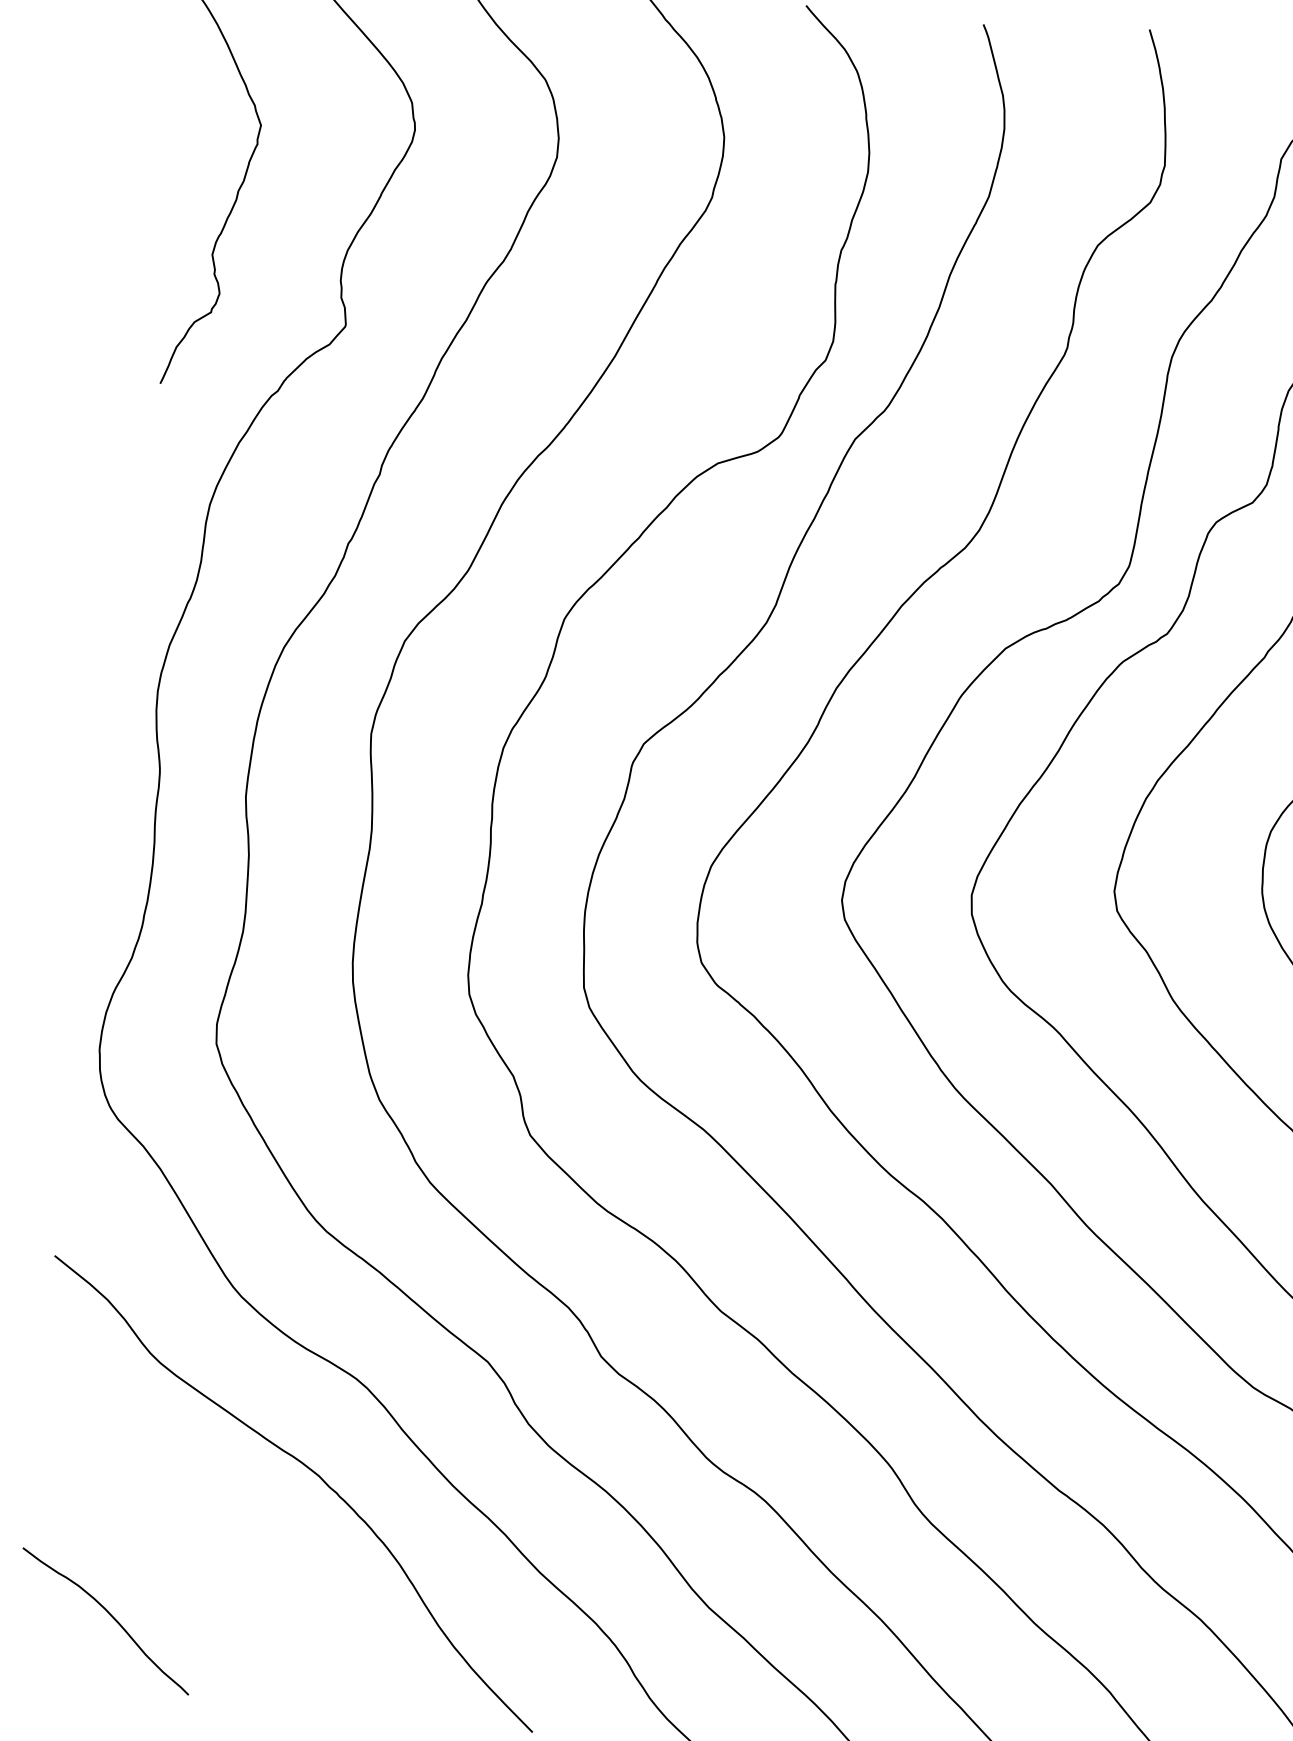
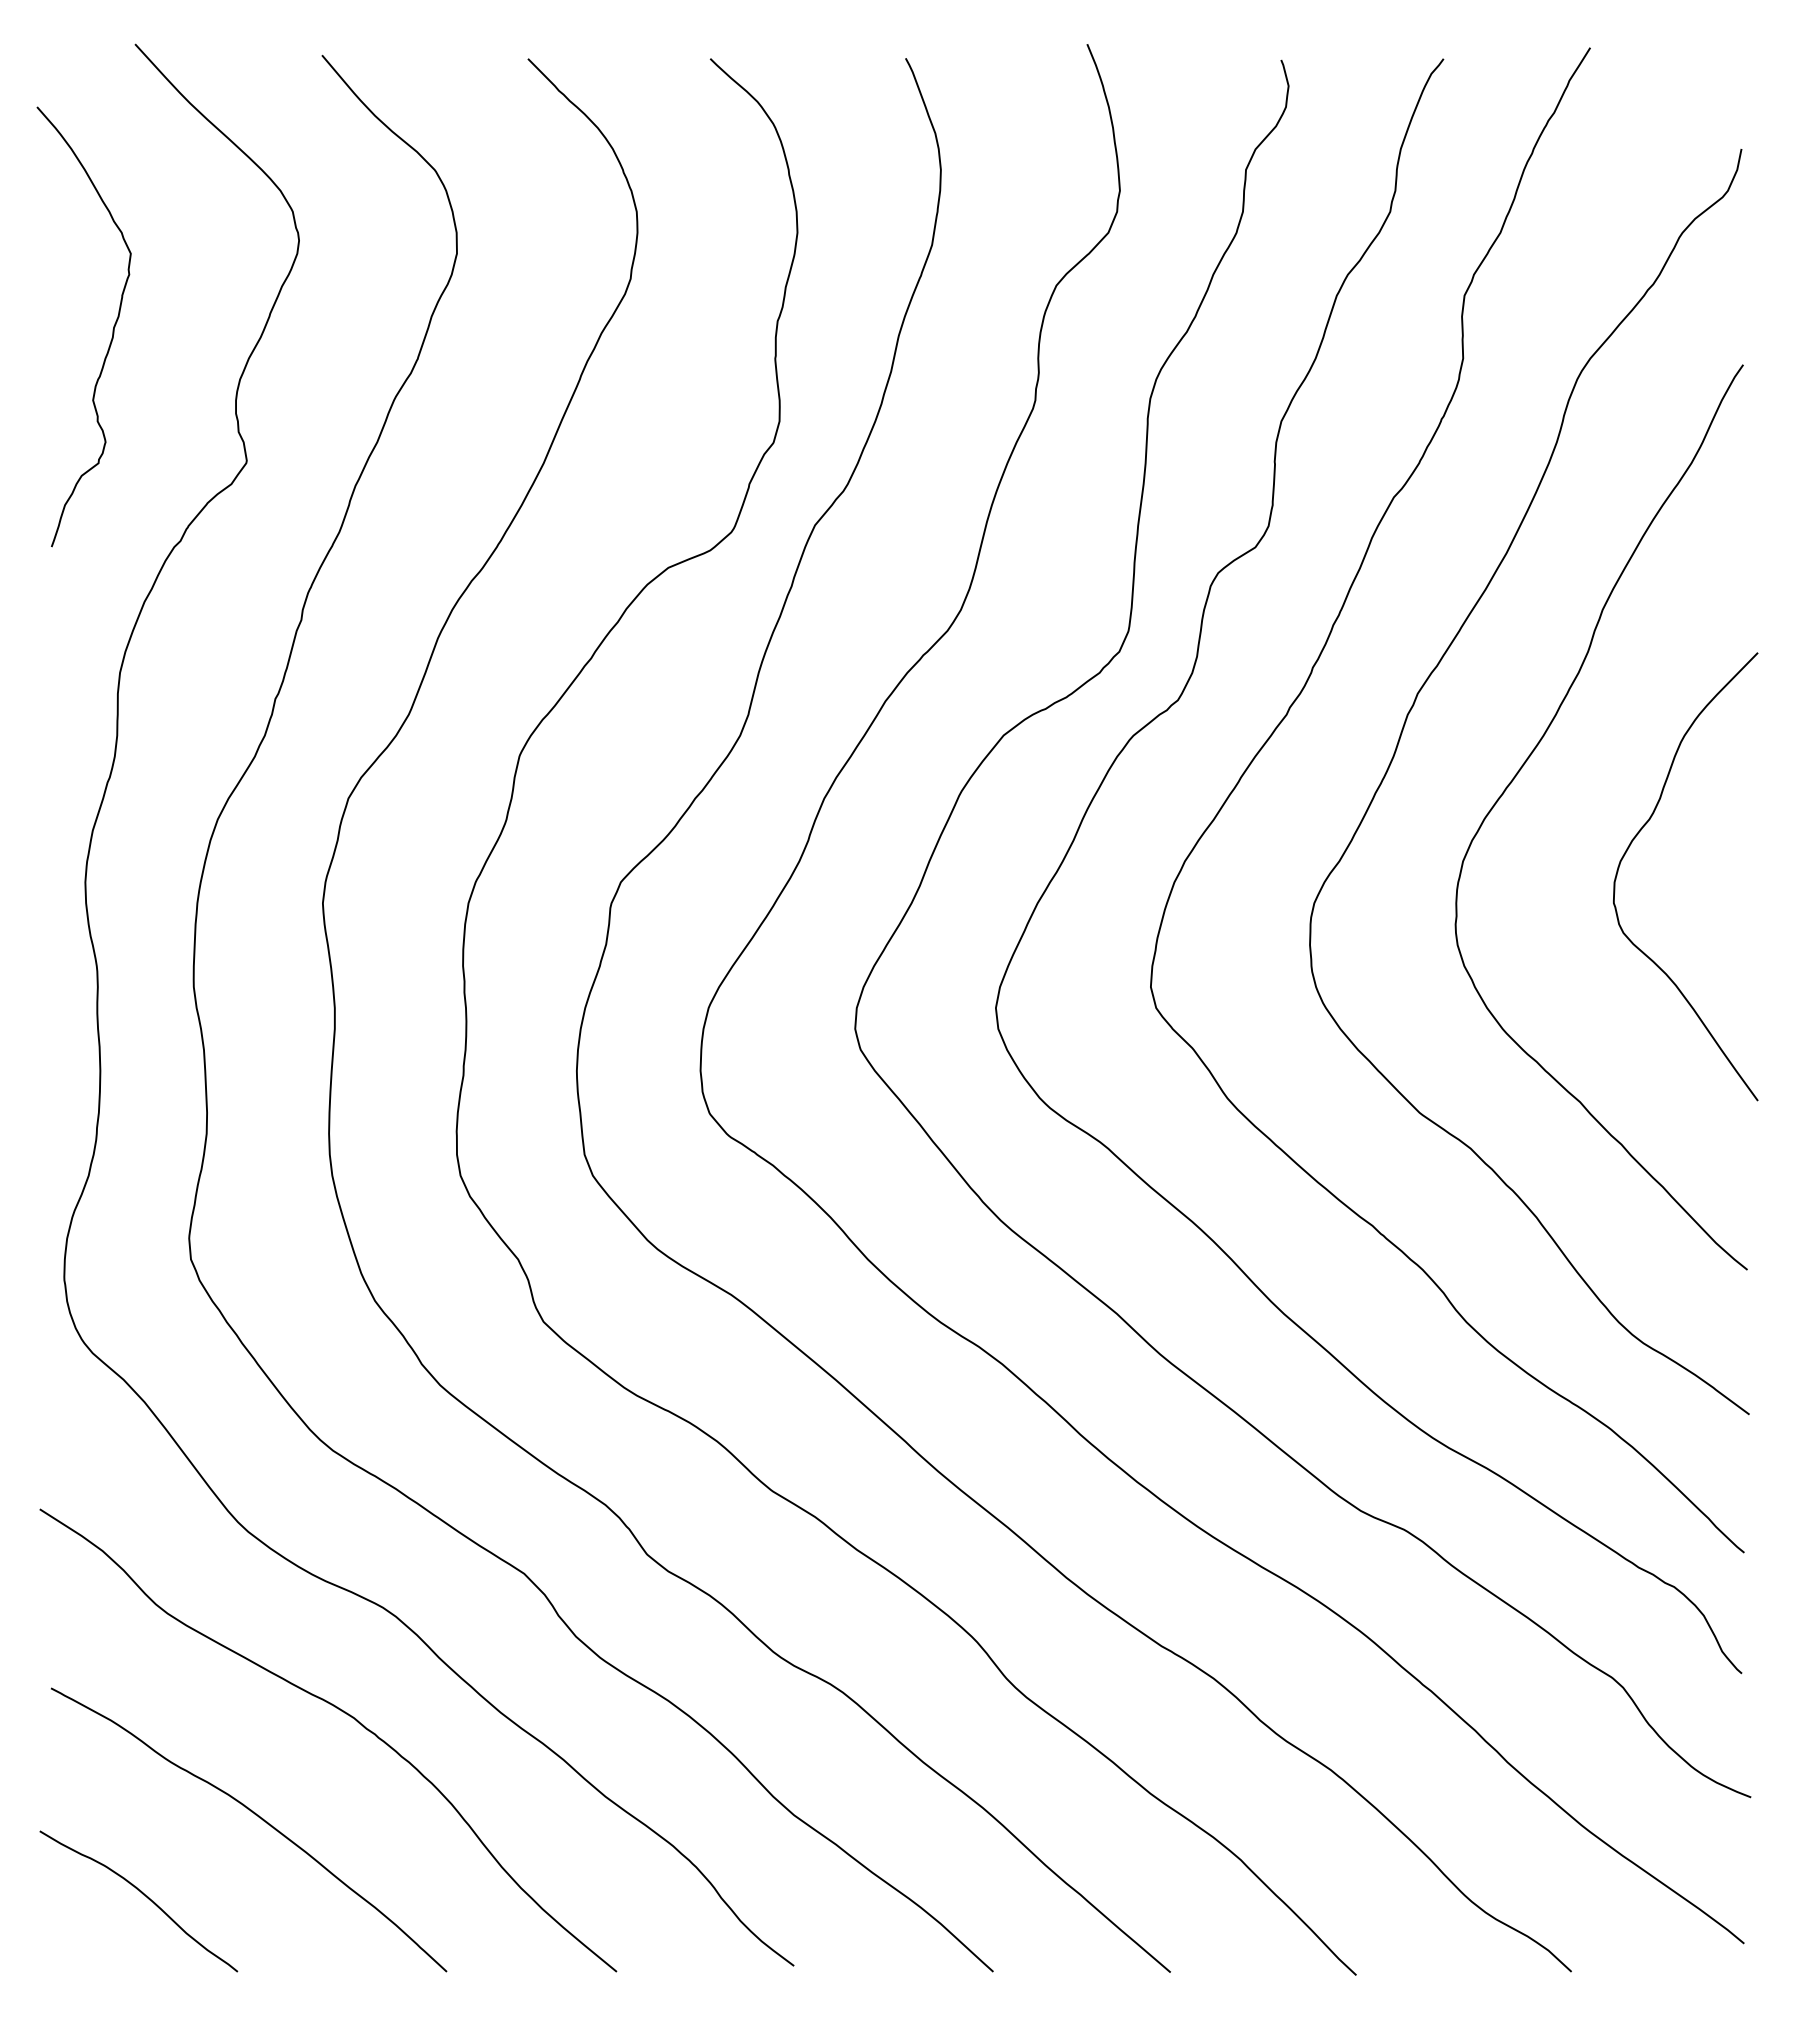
curve: (223, 1558) -> (259, 1818), added

